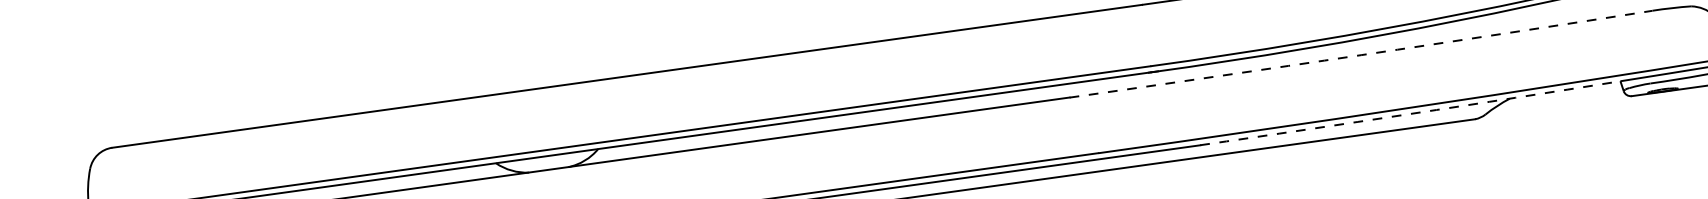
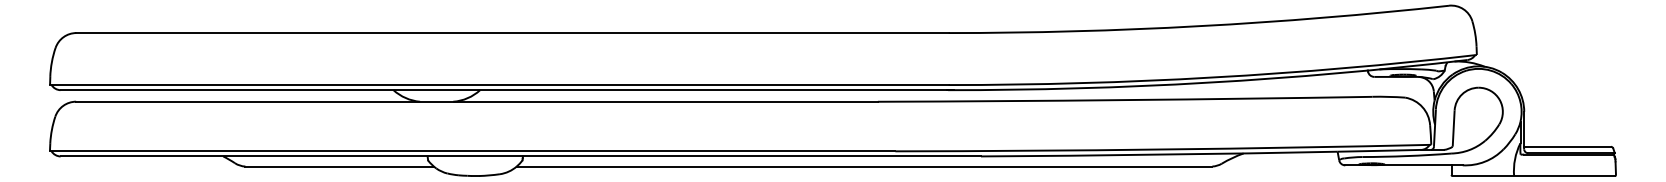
arc: (1361, 55) -> (1125, 100), dashed -> solid
arc: (1410, 113) -> (1159, 154), dashed -> solid

